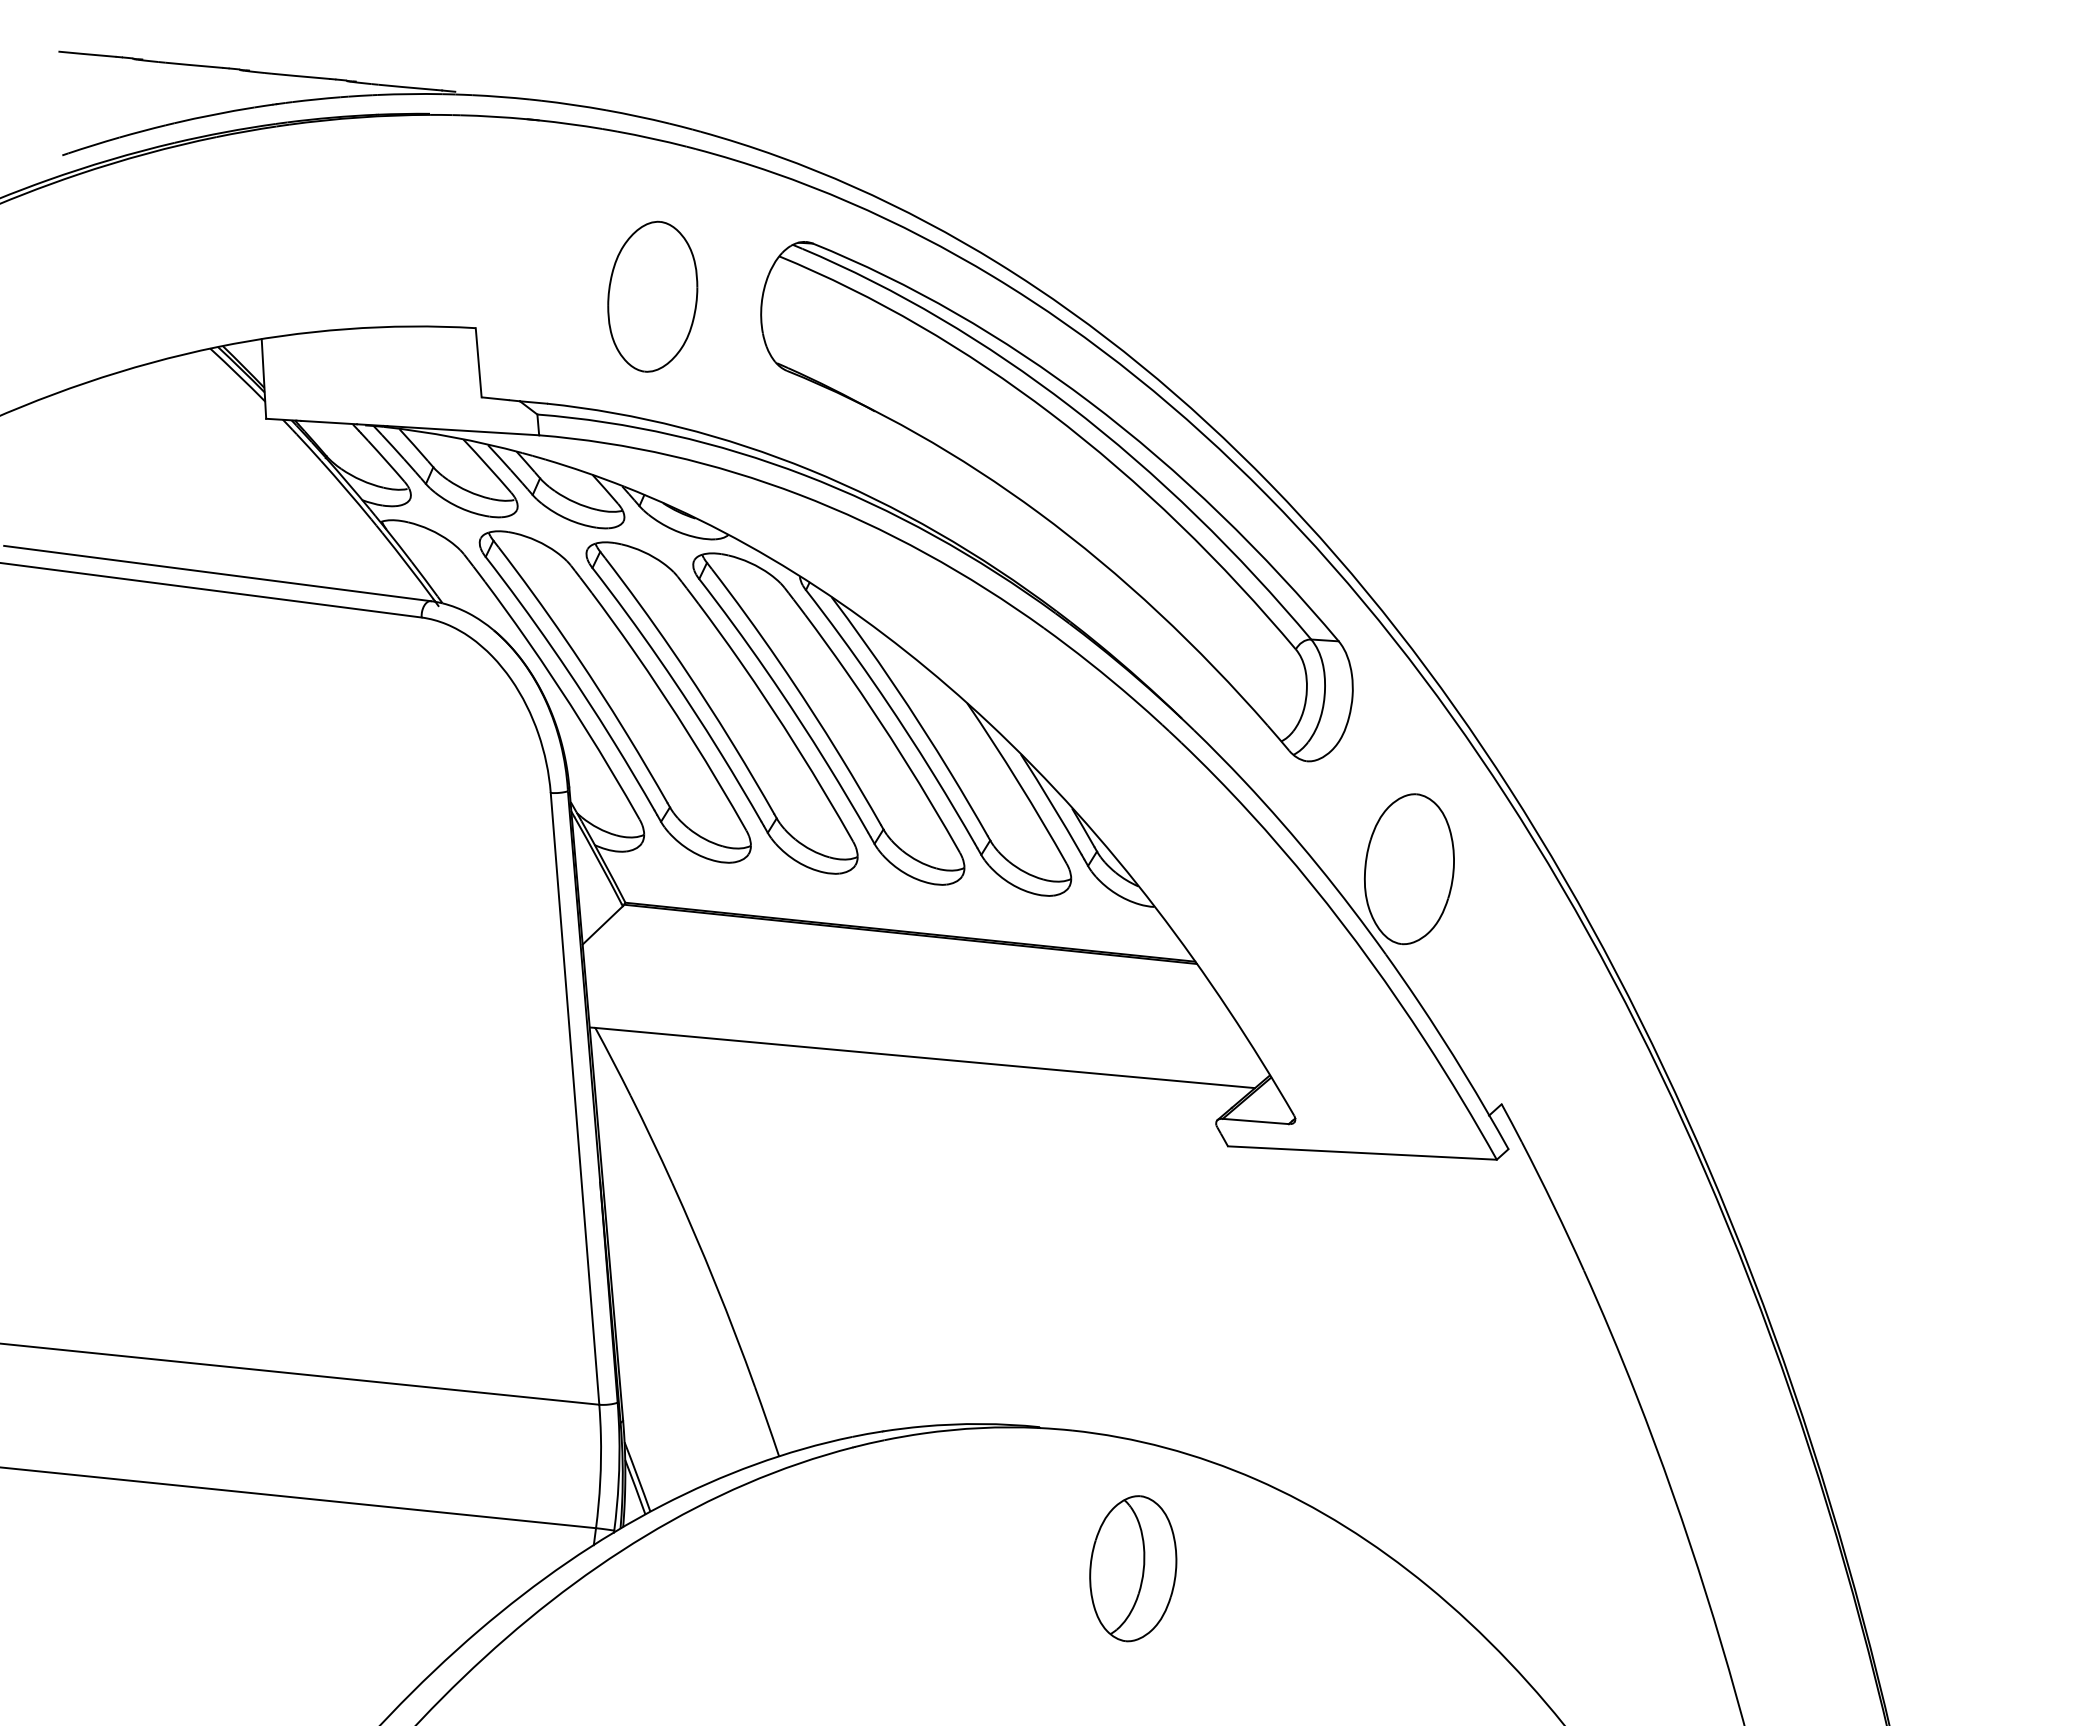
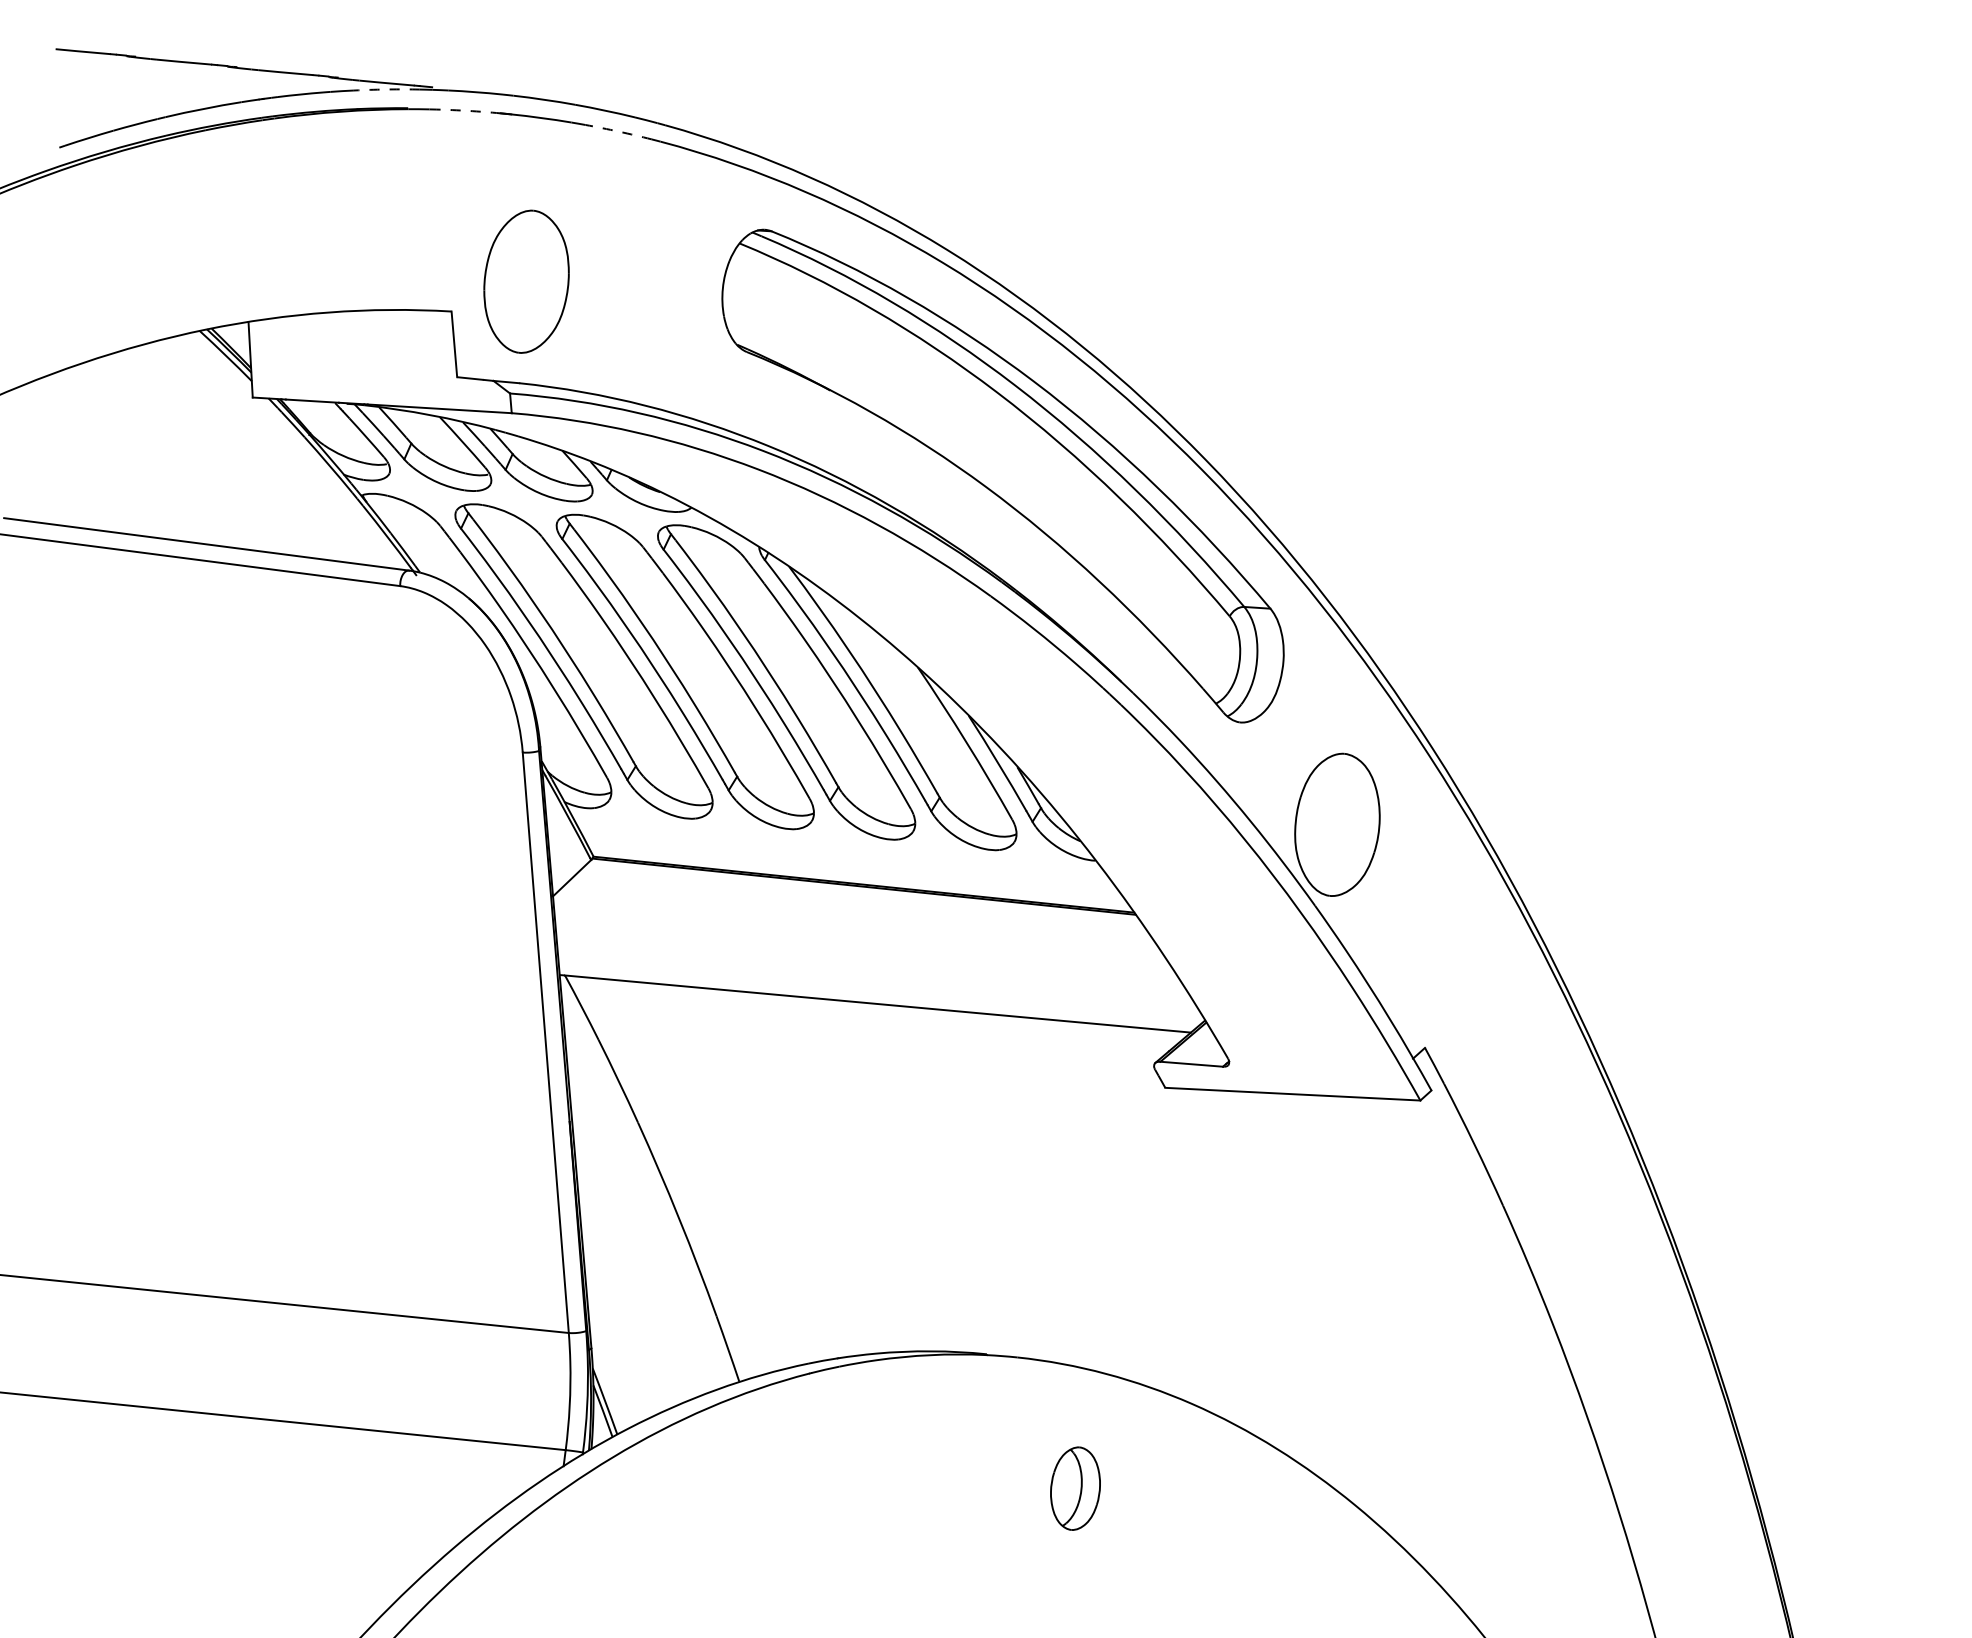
arc: (410, 94) -> (389, 89), solid -> dashed
arc: (493, 116) -> (468, 110), solid -> dashed
arc: (652, 138) -> (619, 131), solid -> dashed
part: (652, 296) -> (526, 281), moved
part: (1133, 1568) -> (1075, 1488), size x0.6

